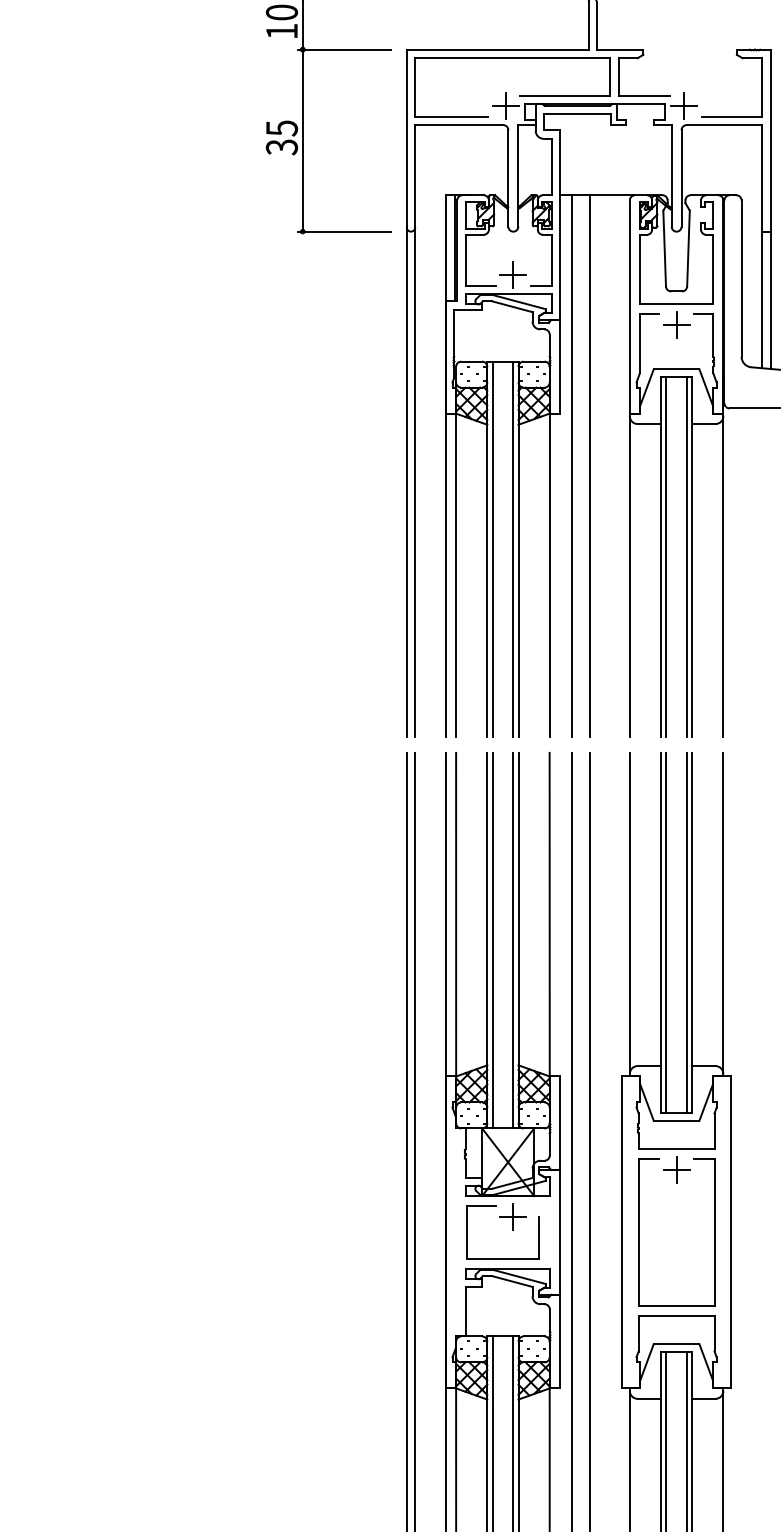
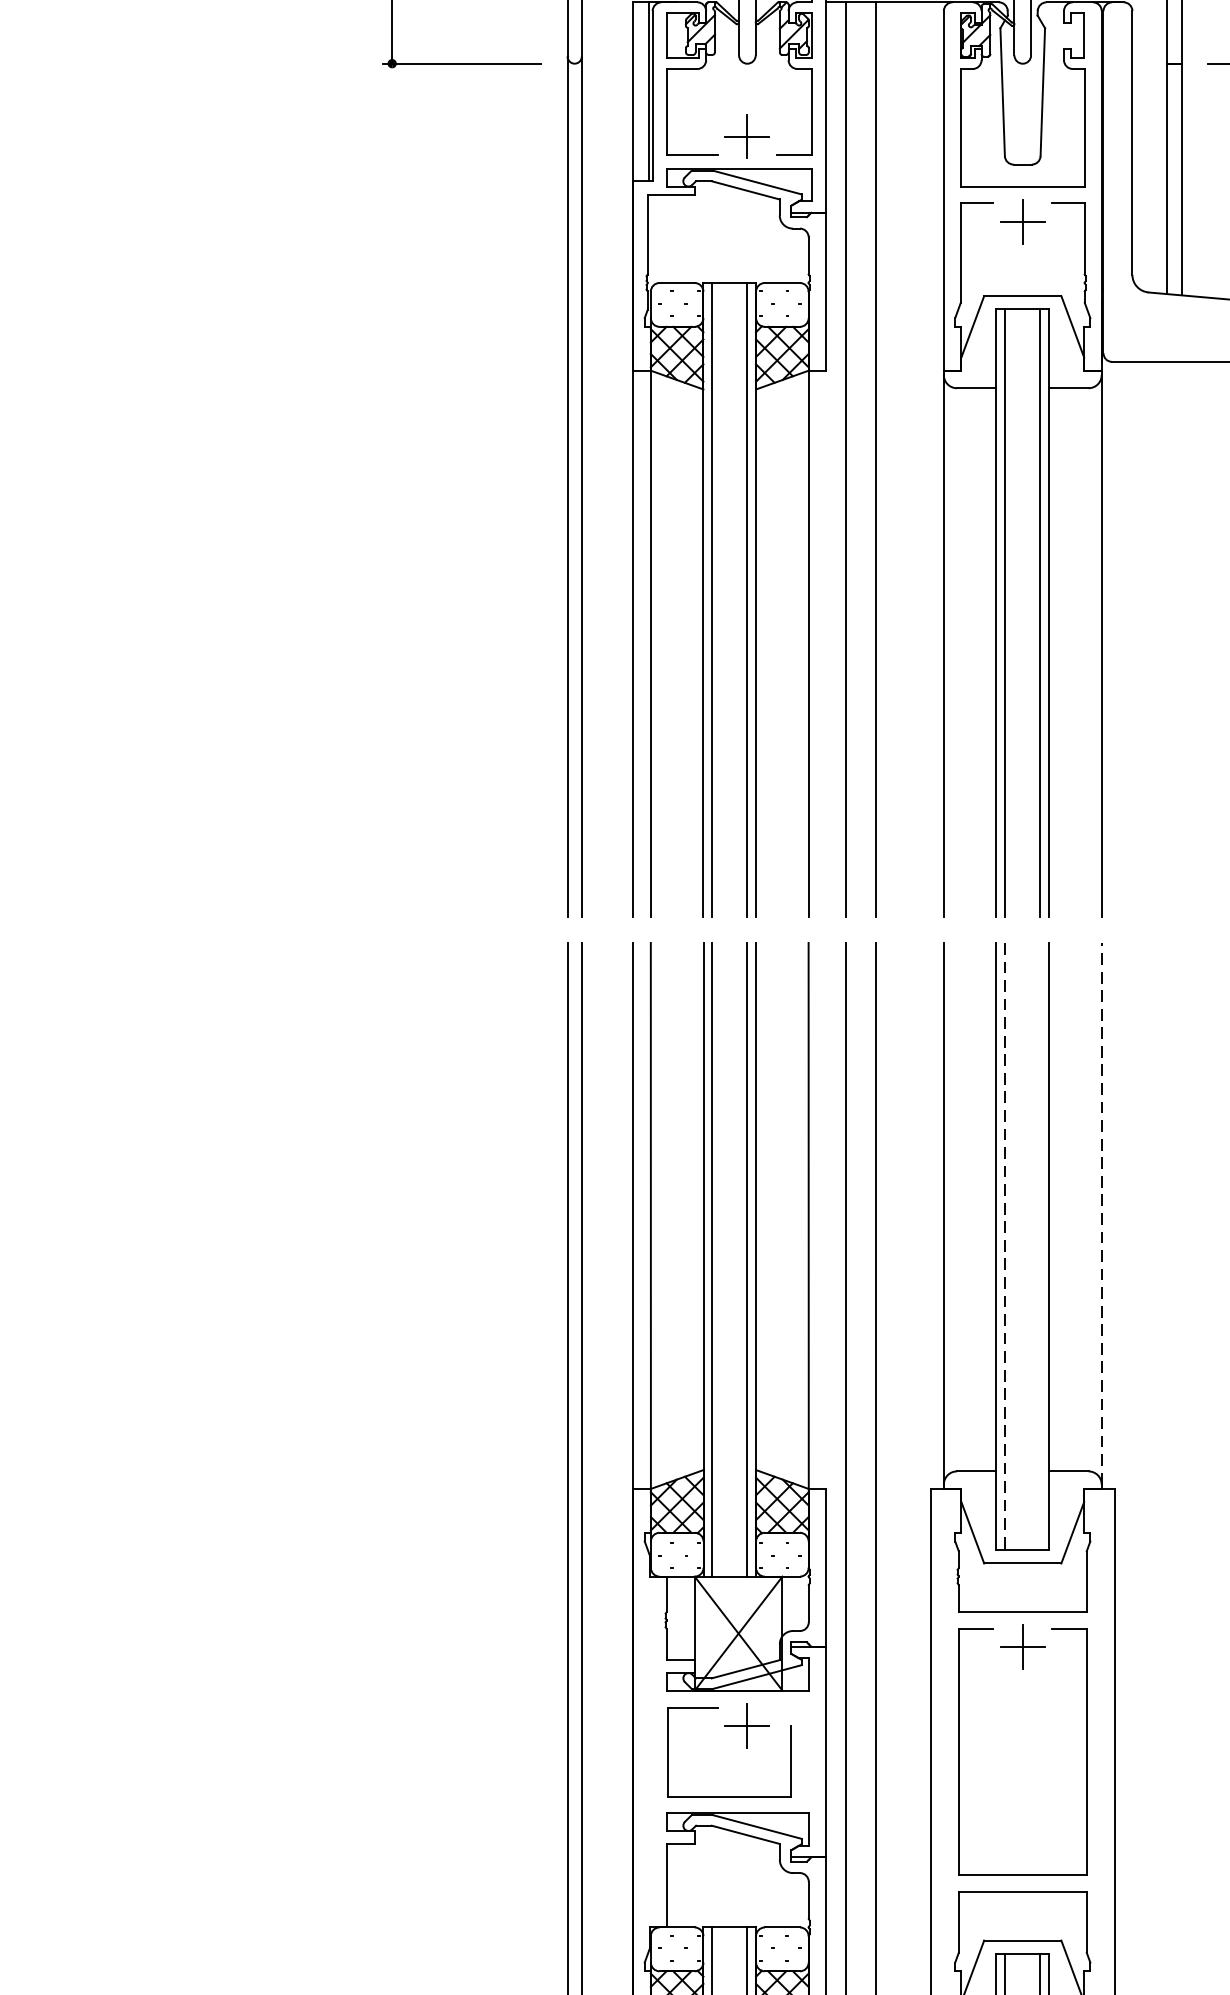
line: (723, 913) -> (1101, 1213), solid -> dashed
line: (687, 932) -> (1041, 1246), removed
line: (666, 933) -> (1005, 1247), solid -> dashed

